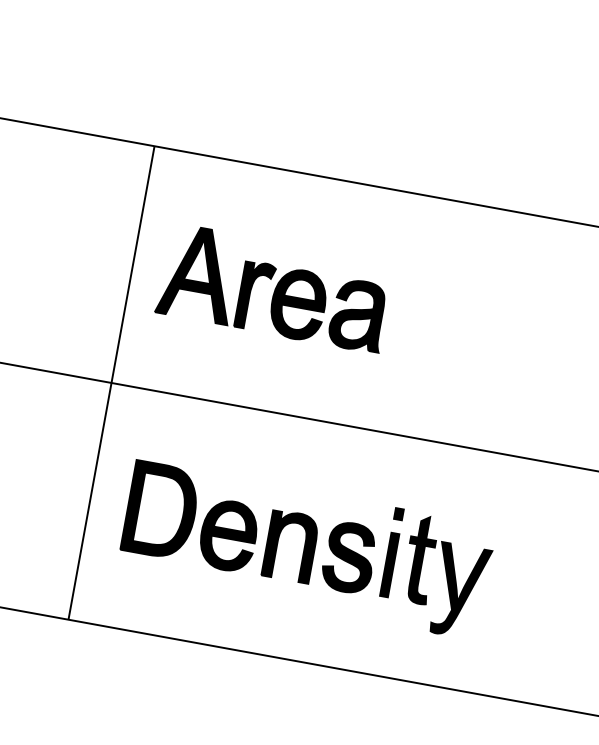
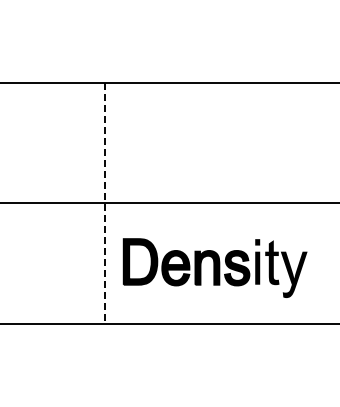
part: (274, 288) -> (176, 142), removed
line: (111, 382) -> (104, 203), solid -> dashed

